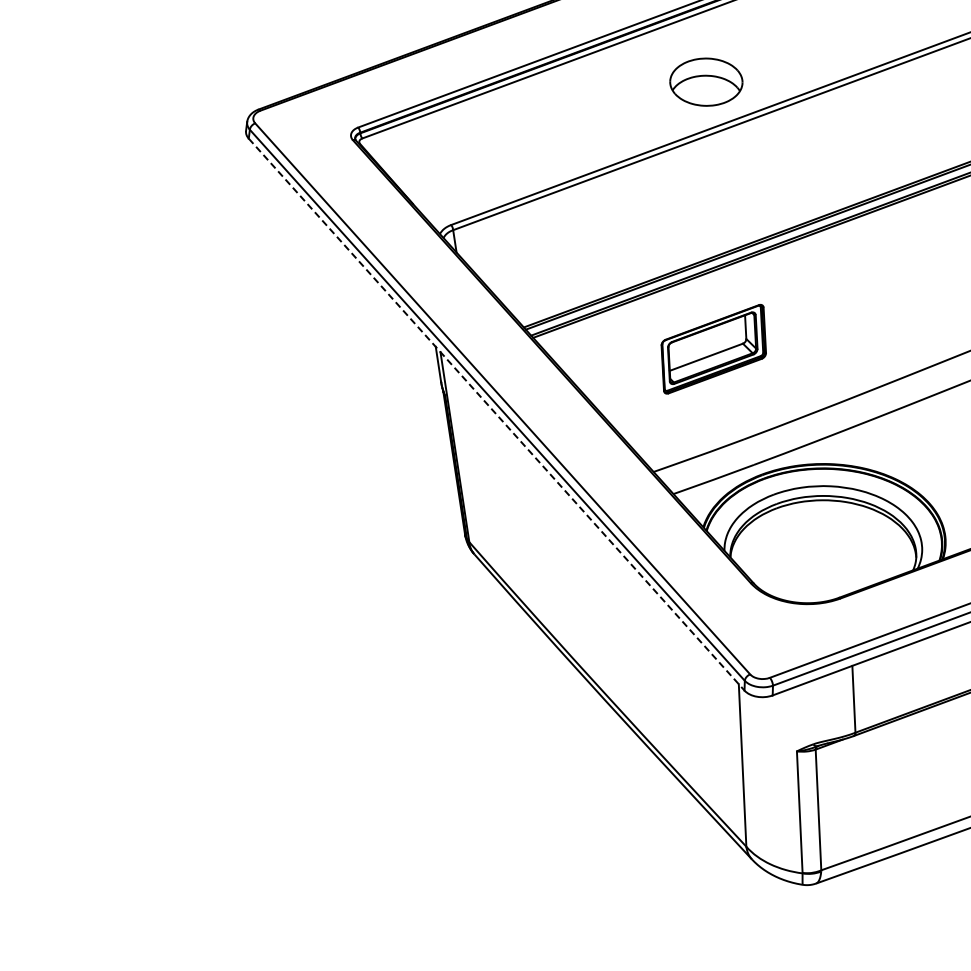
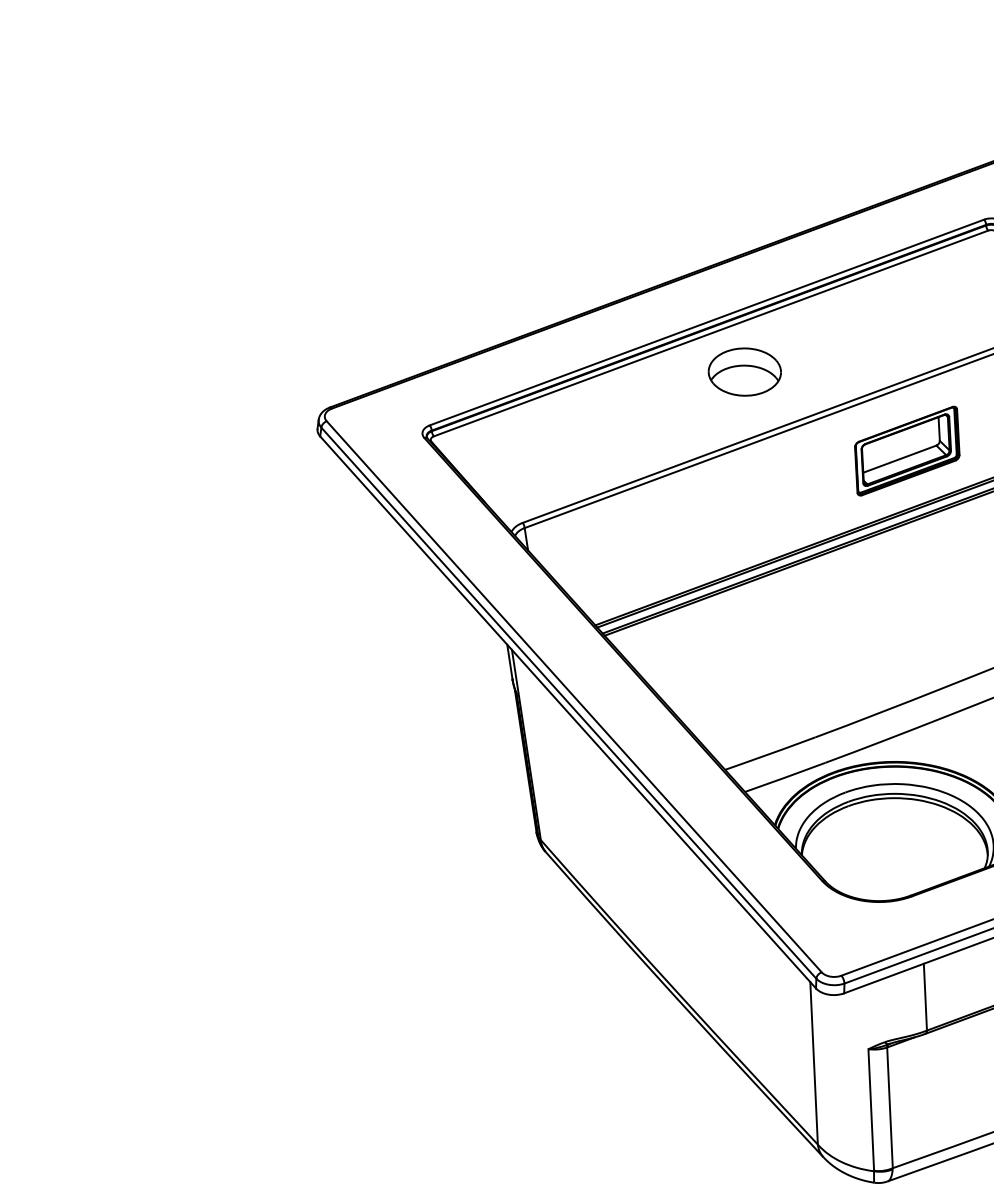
part: (706, 81) -> (744, 371), moved
part: (714, 348) -> (907, 450), moved
line: (497, 414) -> (568, 712), dashed -> solid

